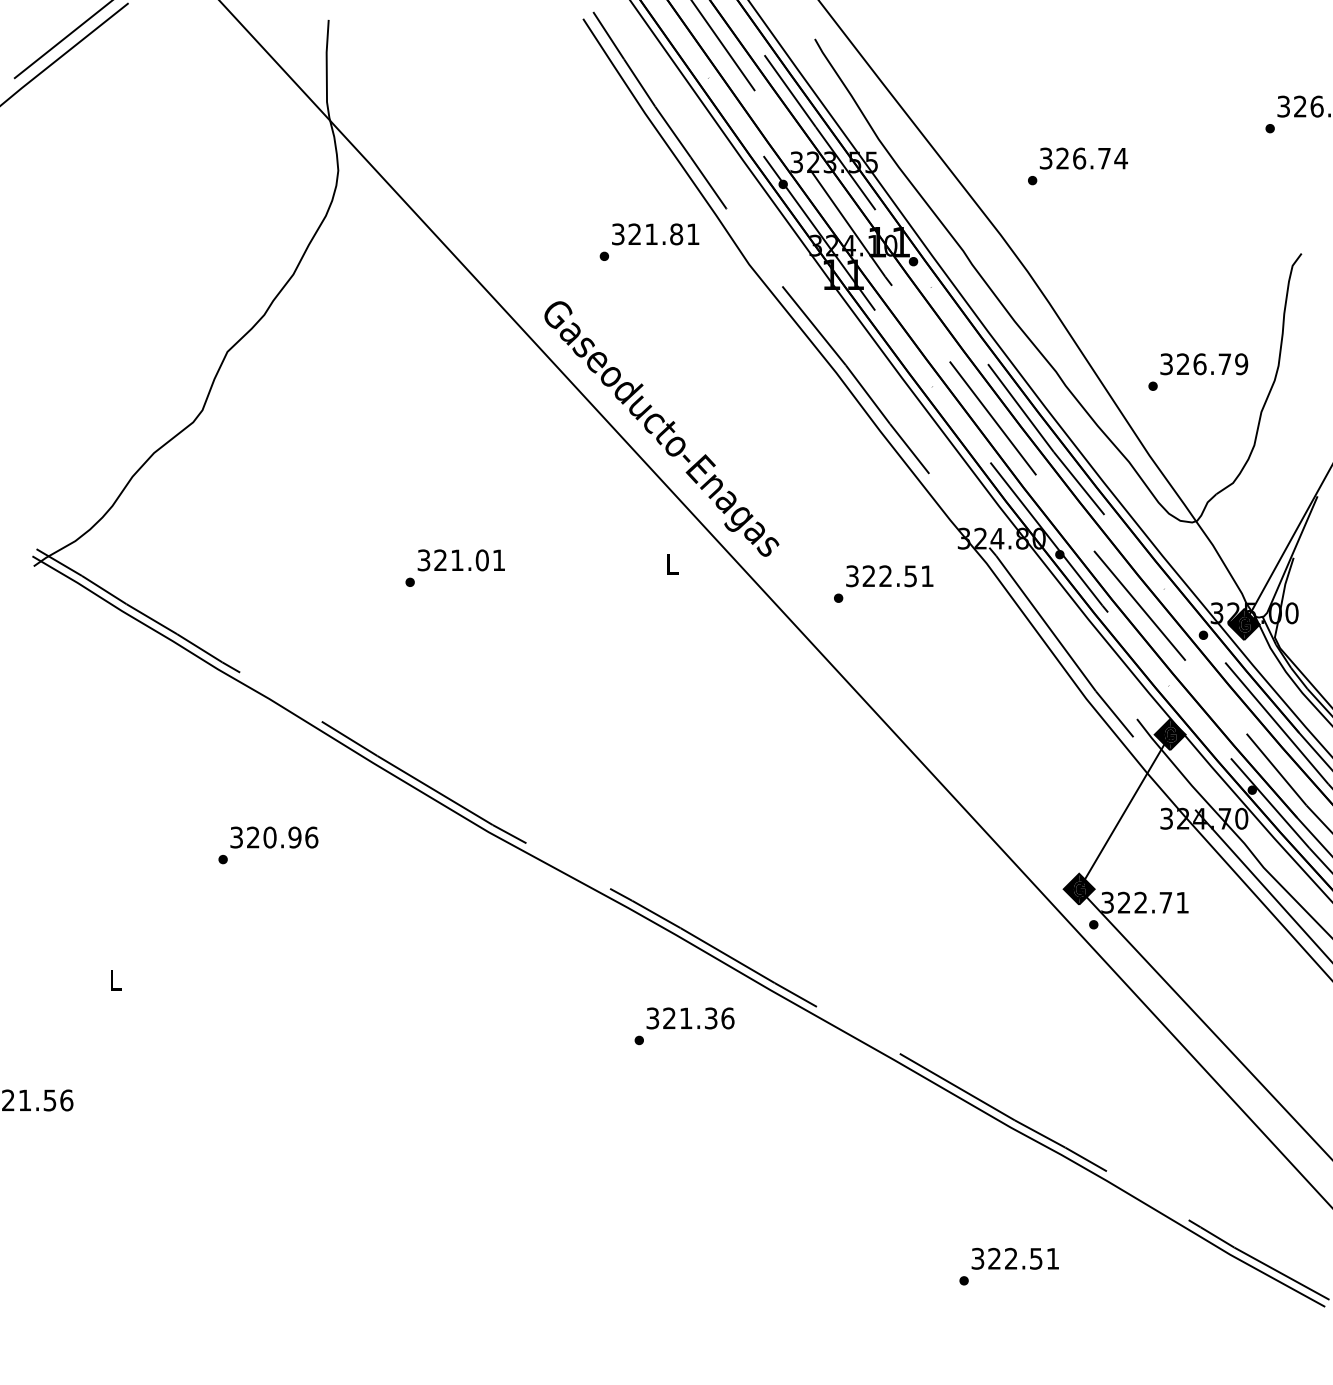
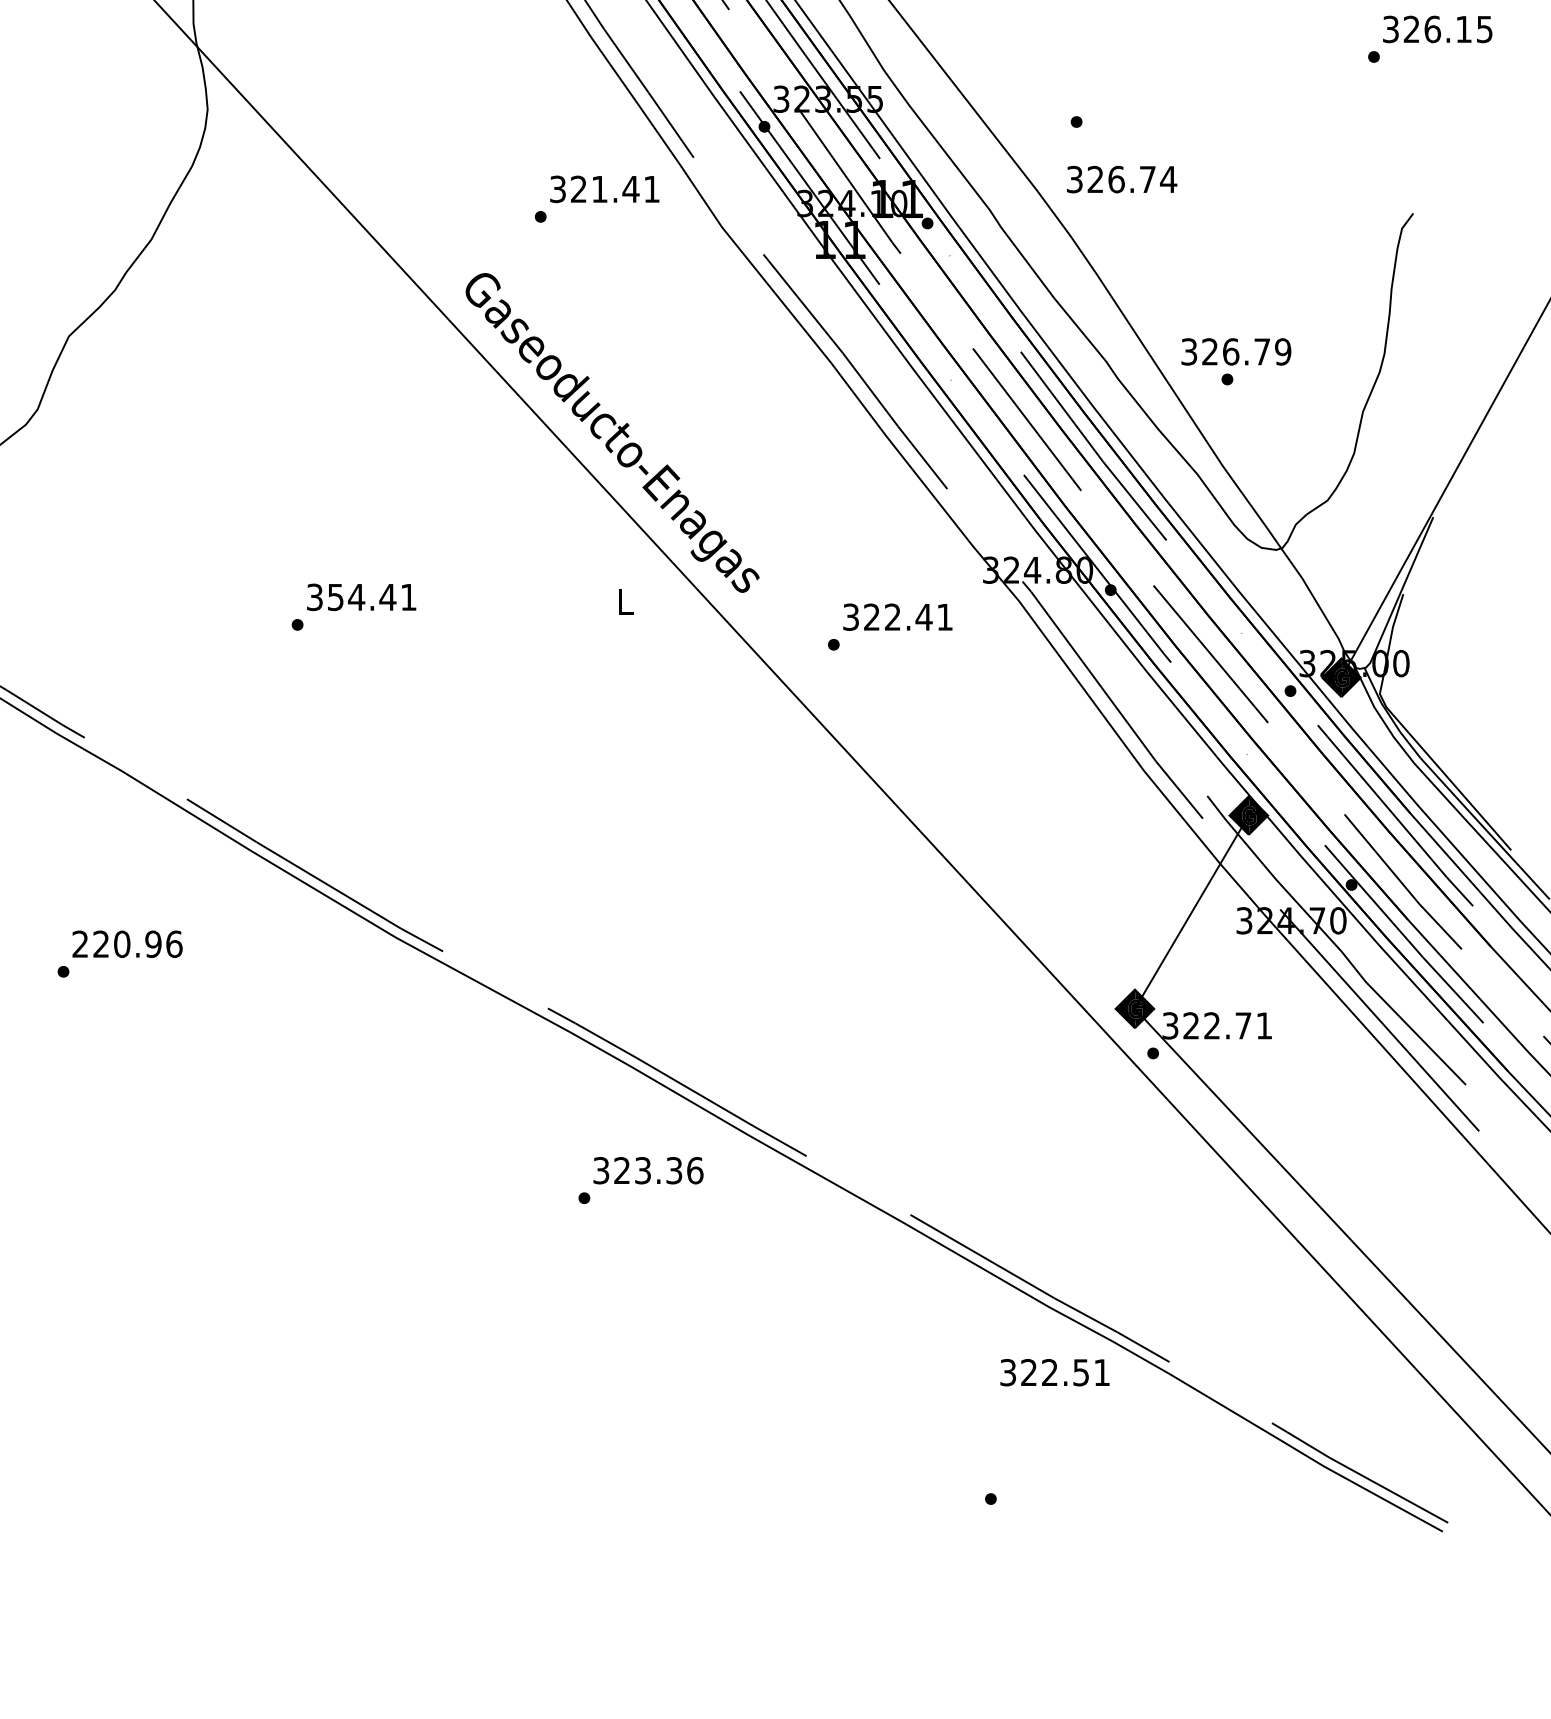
text: (1083, 158) -> (1121, 179), moved
text: (676, 234) -> (630, 189), 321.81 -> 321.41
text: (1204, 364) -> (1236, 352), moved
text: (461, 560) -> (361, 597), 321.01 -> 354.41
text: (910, 576) -> (923, 617), 322.51 -> 322.41
text: (236, 837) -> (80, 944), 320.96 -> 220.96
text: (686, 1018) -> (643, 1170), 321.36 -> 323.36
text: (1014, 1258) -> (1053, 1372), moved

